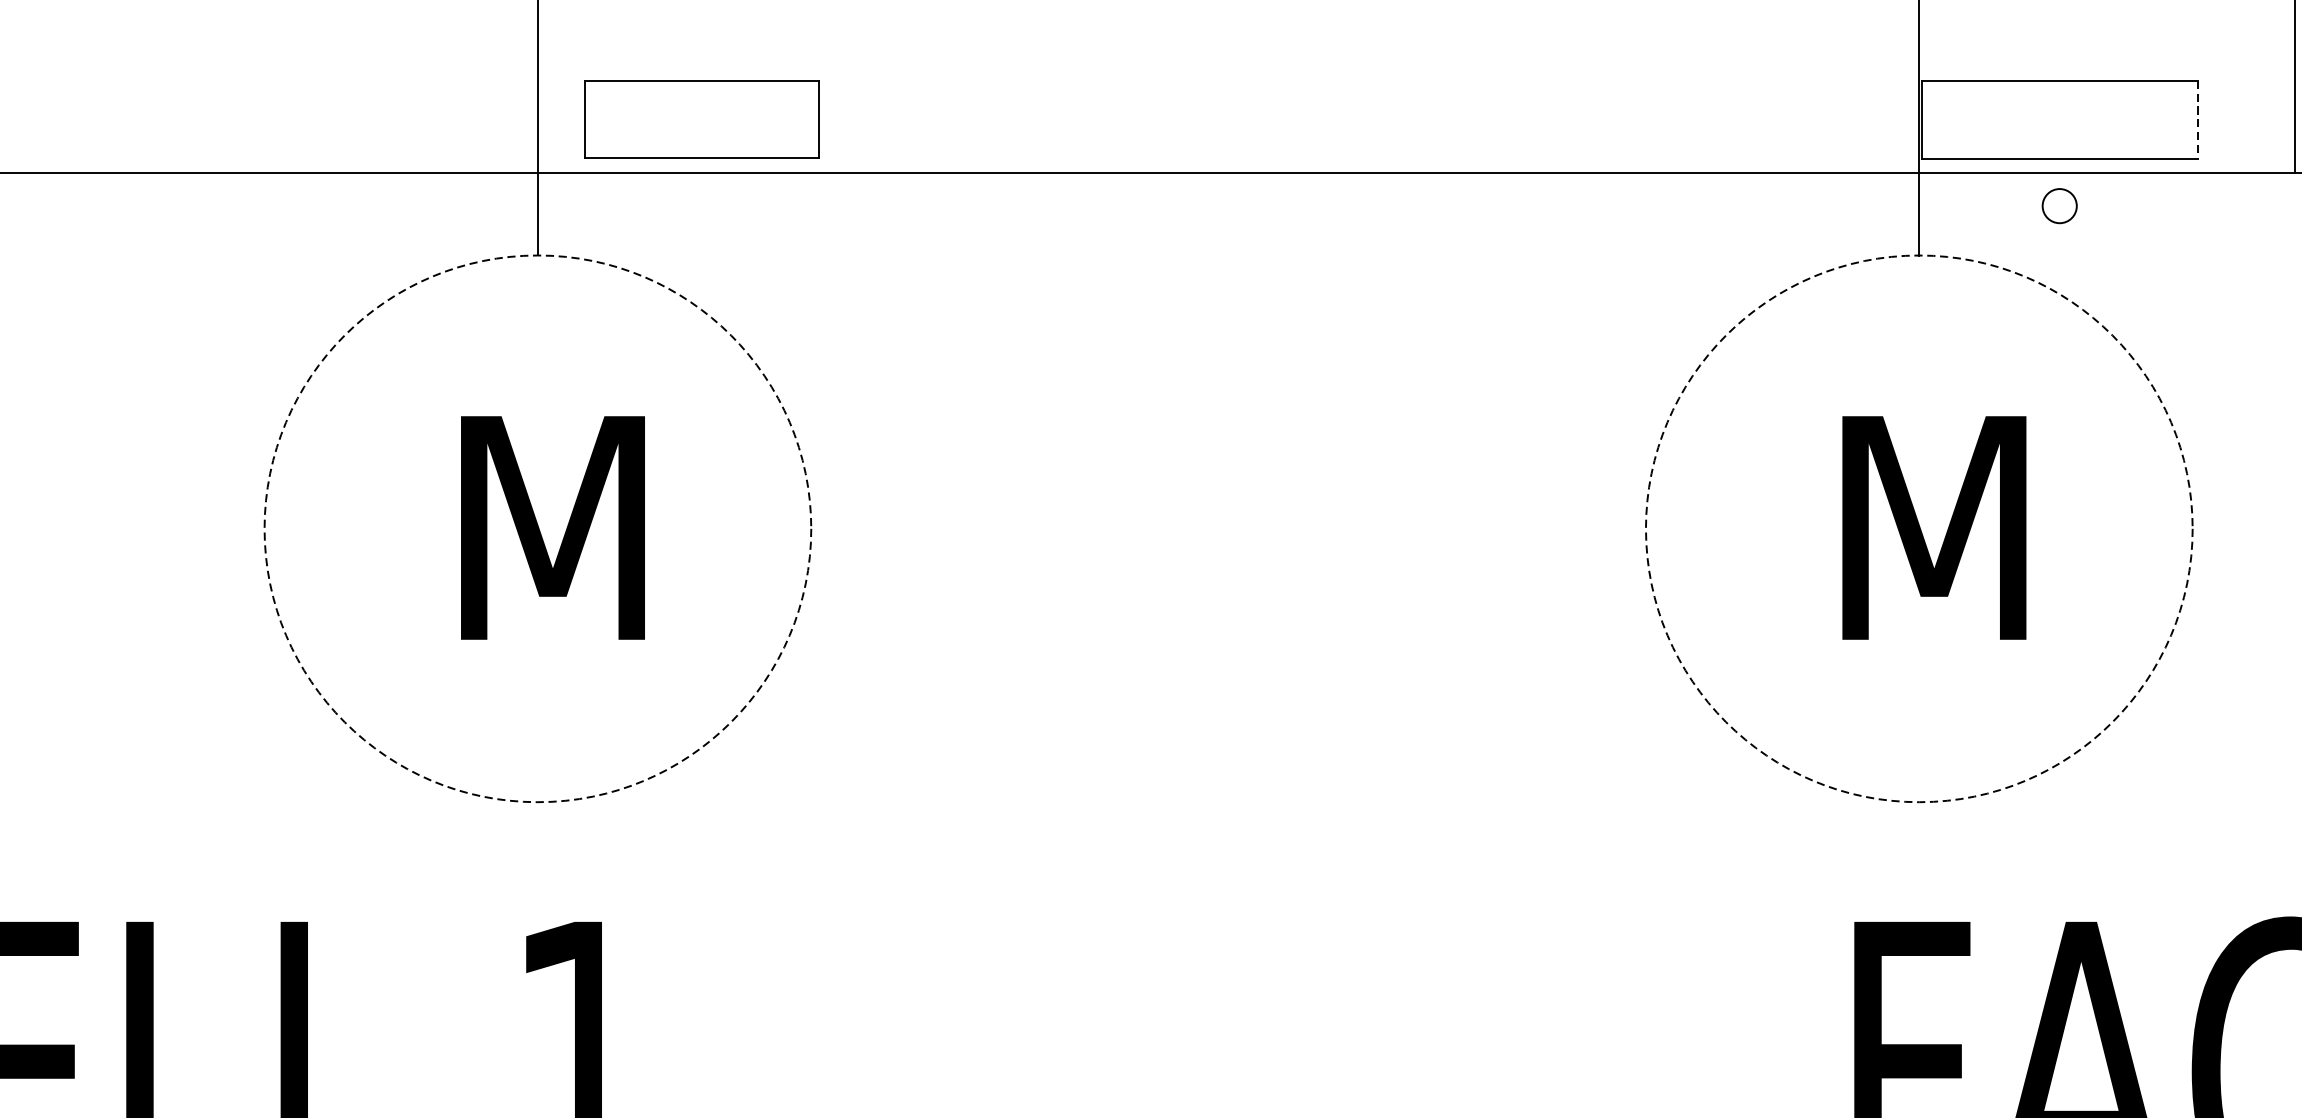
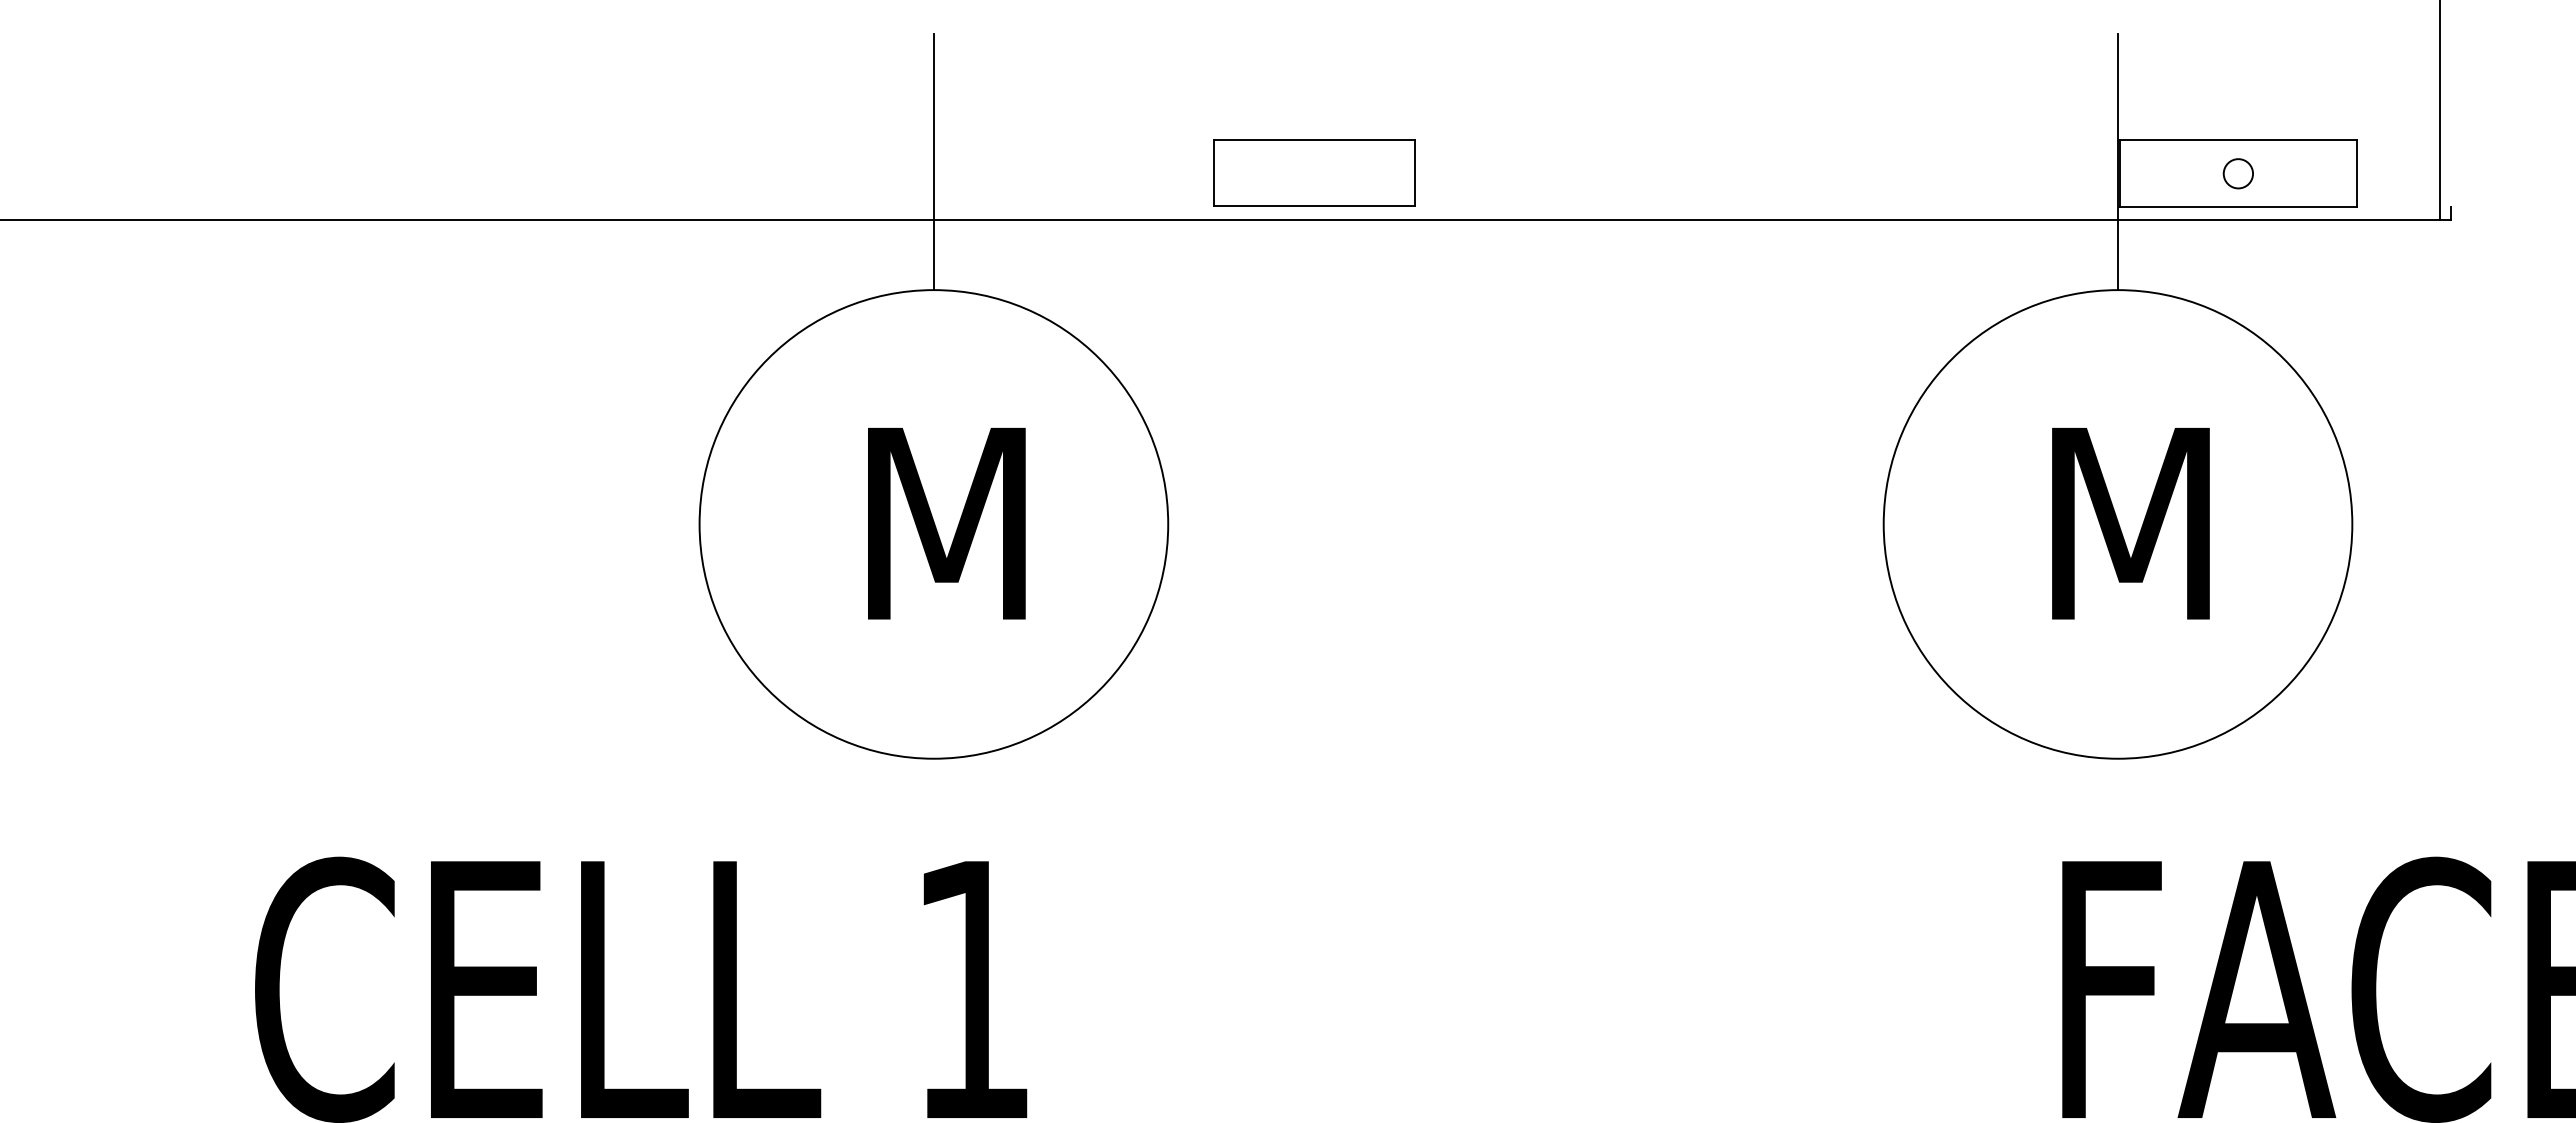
part: (701, 118) -> (1314, 172), moved
line: (2197, 120) -> (2356, 174), dashed -> solid
circle: (2058, 205) -> (2237, 173), moved
circle: (537, 528) -> (933, 524), dashed -> solid
circle: (1918, 528) -> (2117, 524), dashed -> solid

